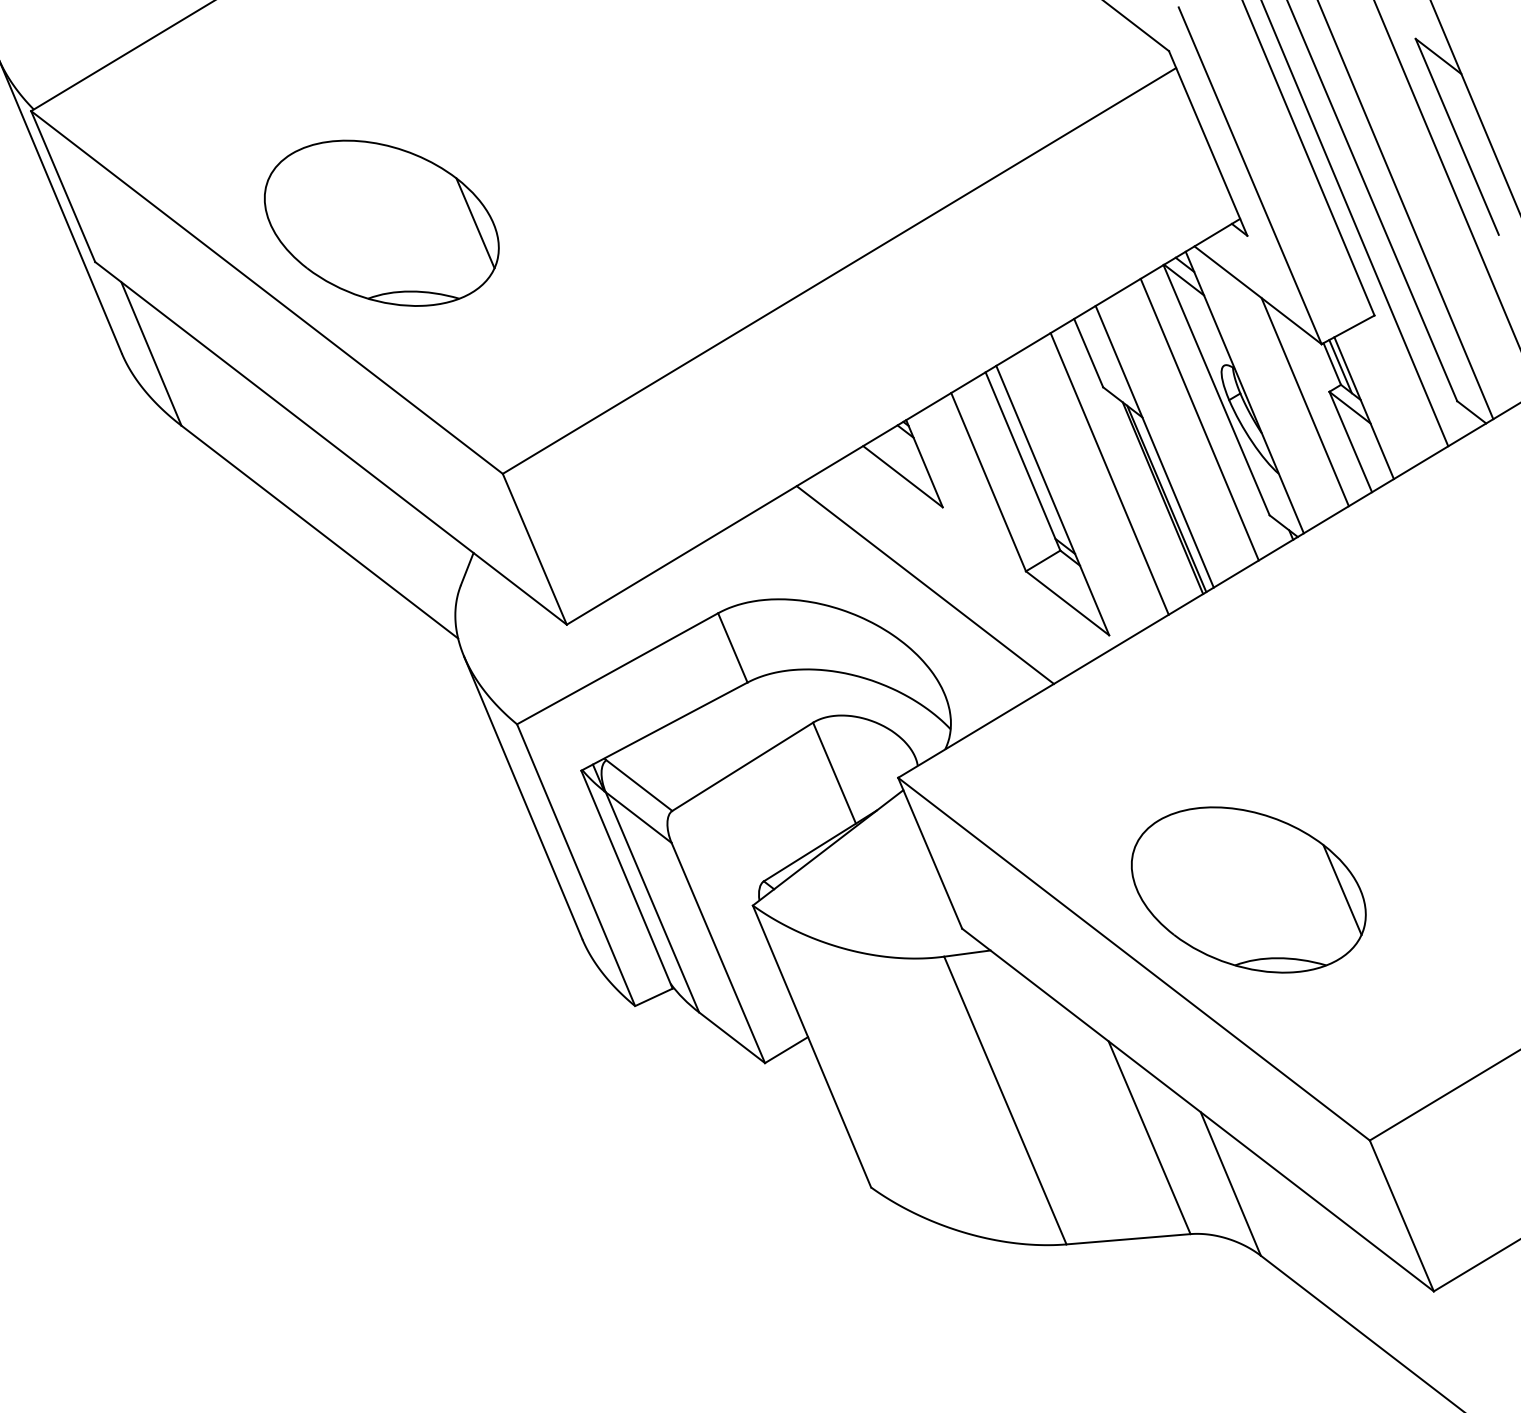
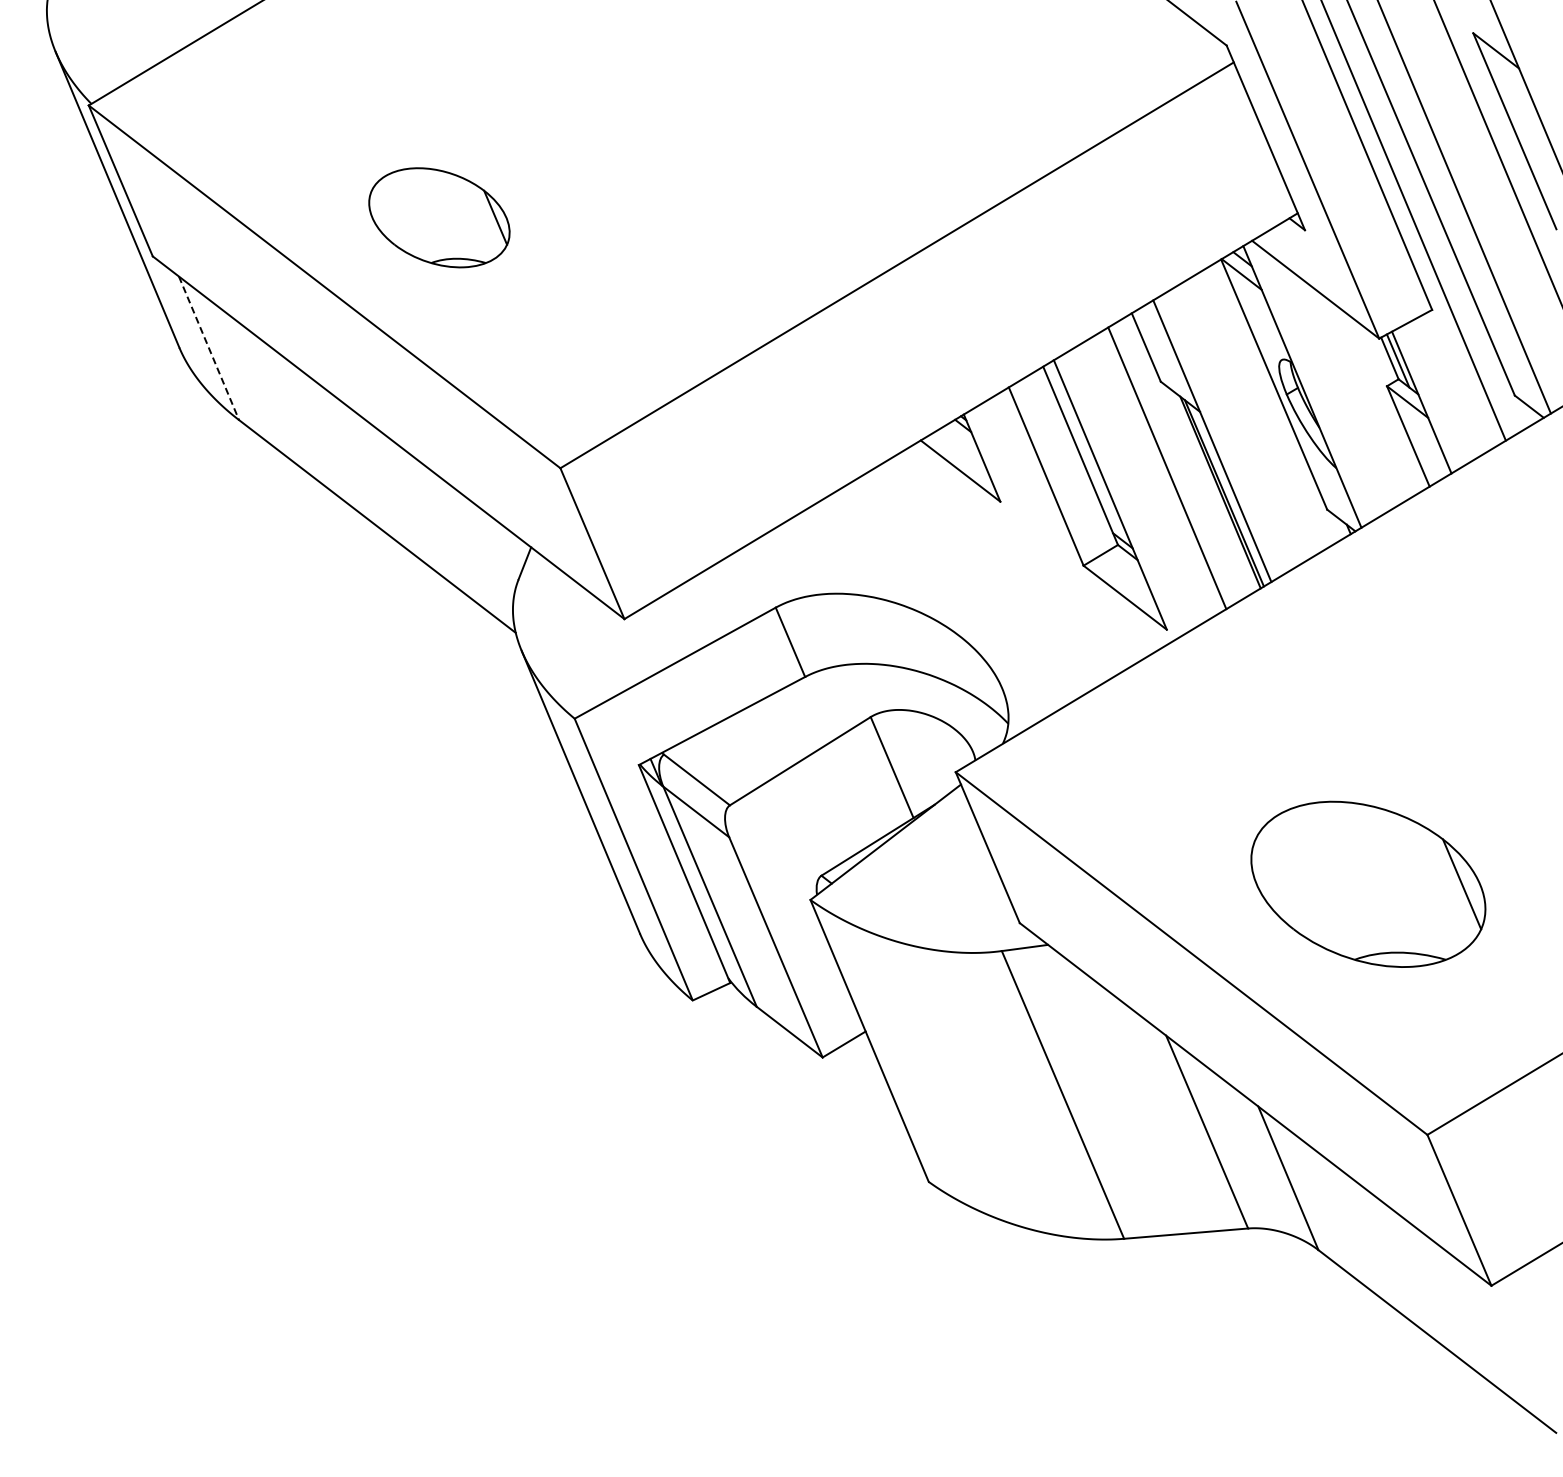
part: (381, 223) -> (439, 217), size x0.6
line: (151, 354) -> (209, 348), solid -> dashed
line: (1304, 402) -> (1362, 396), removed
line: (1199, 419) -> (1257, 413), removed
line: (924, 585) -> (982, 579), removed
part: (1248, 889) -> (1368, 883), moved

